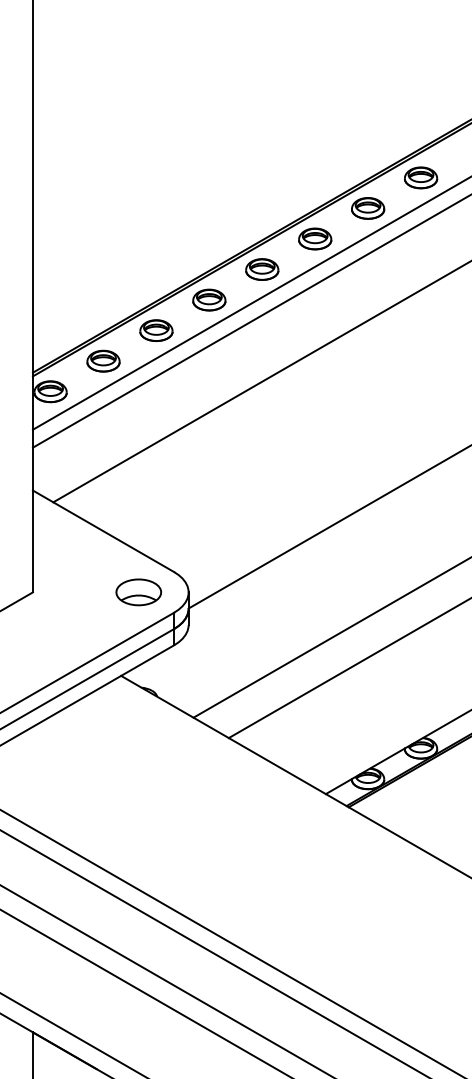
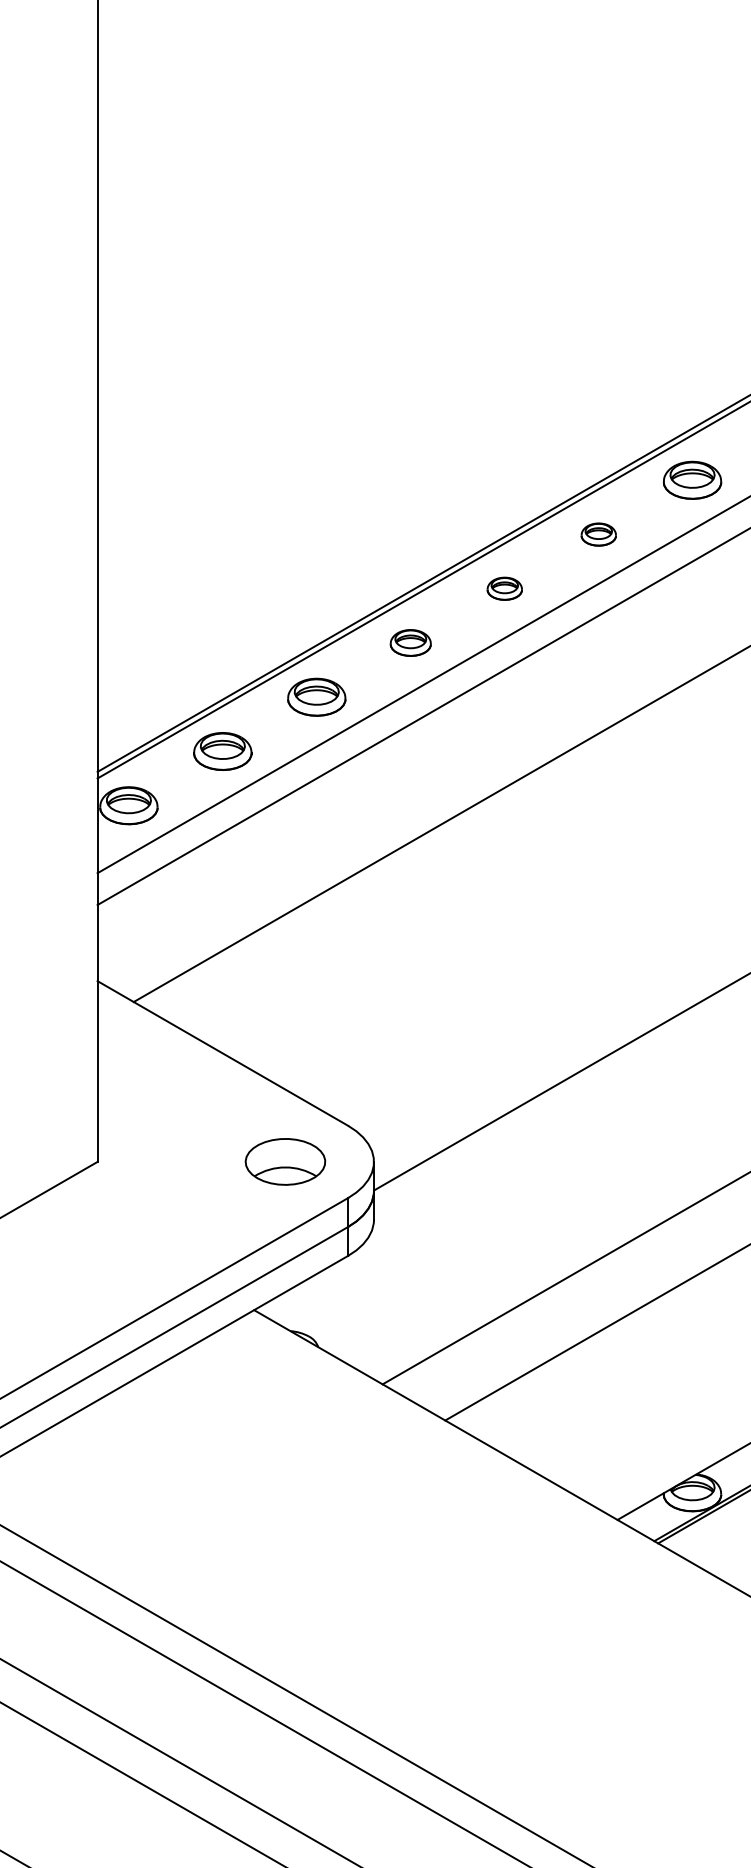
part: (315, 238) -> (599, 533), size x0.6
part: (262, 269) -> (505, 588), size x0.6
part: (209, 299) -> (410, 641), size x0.7

